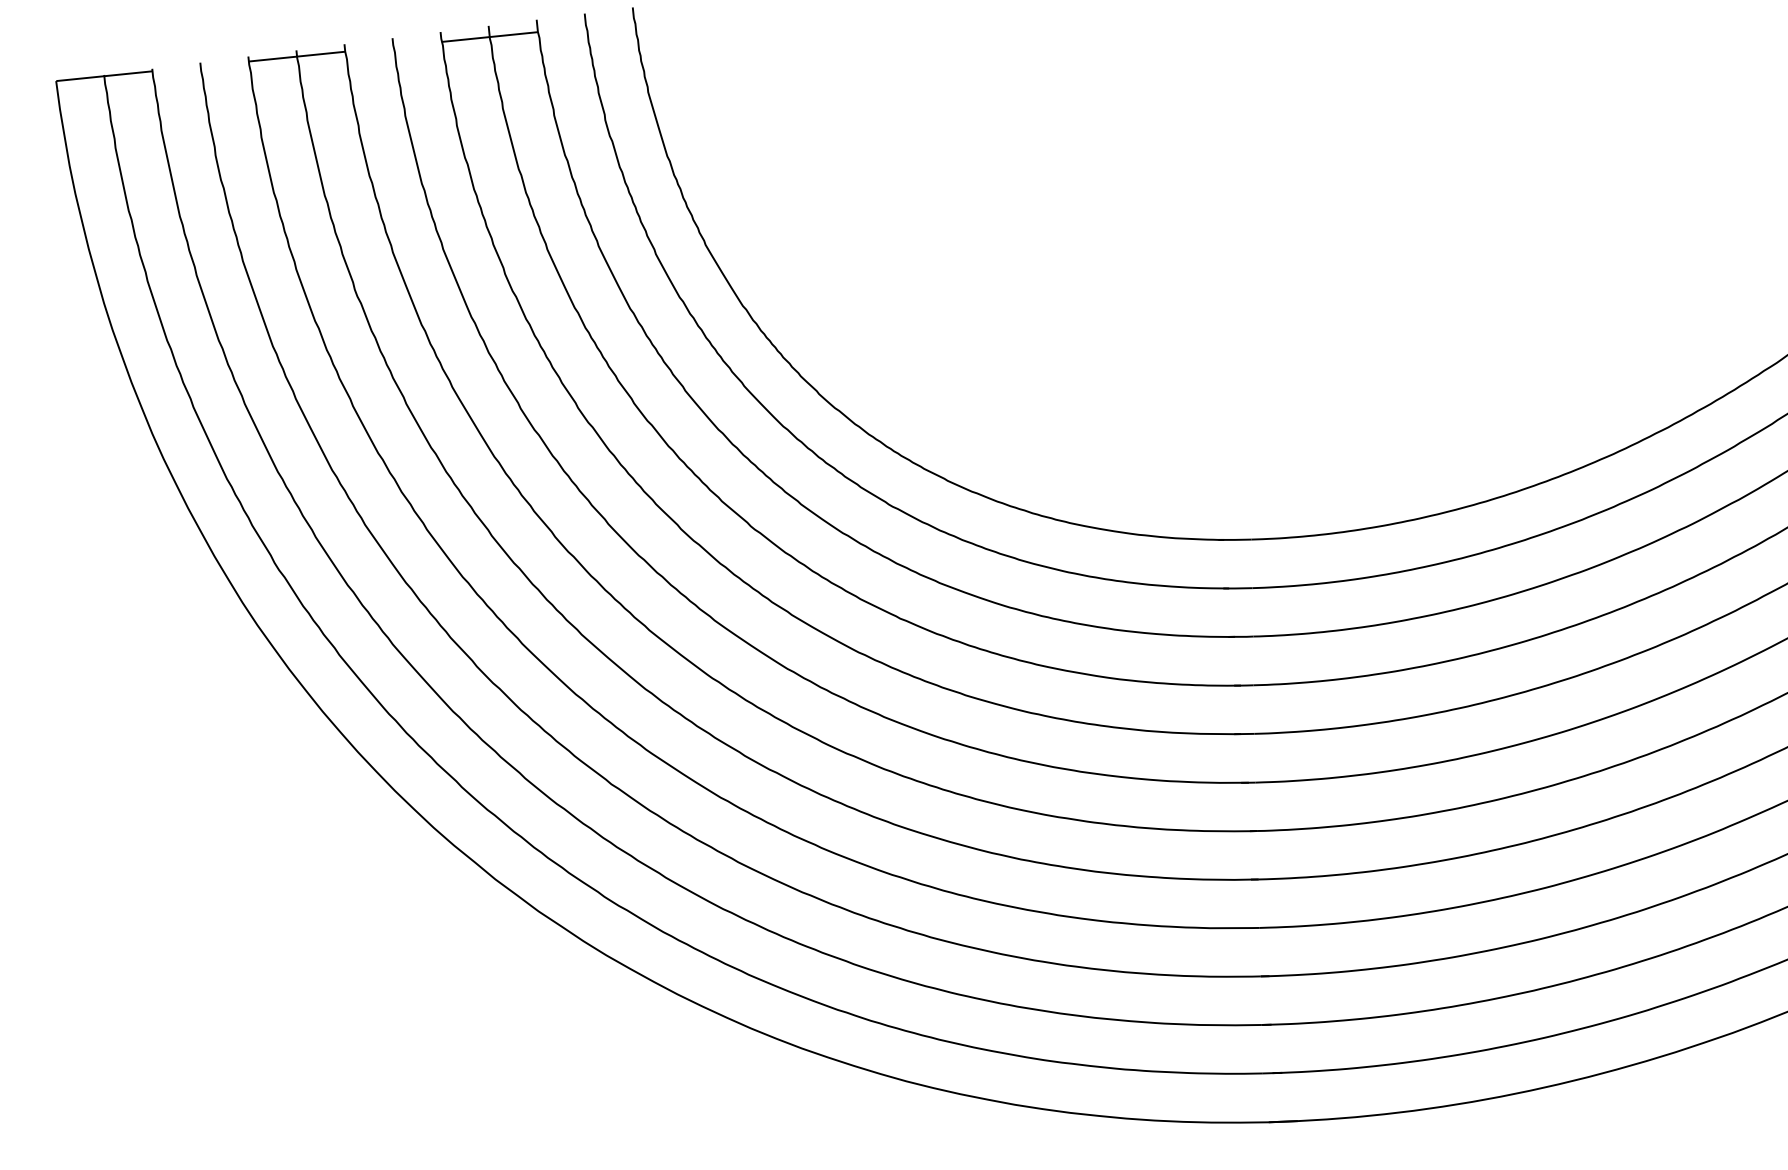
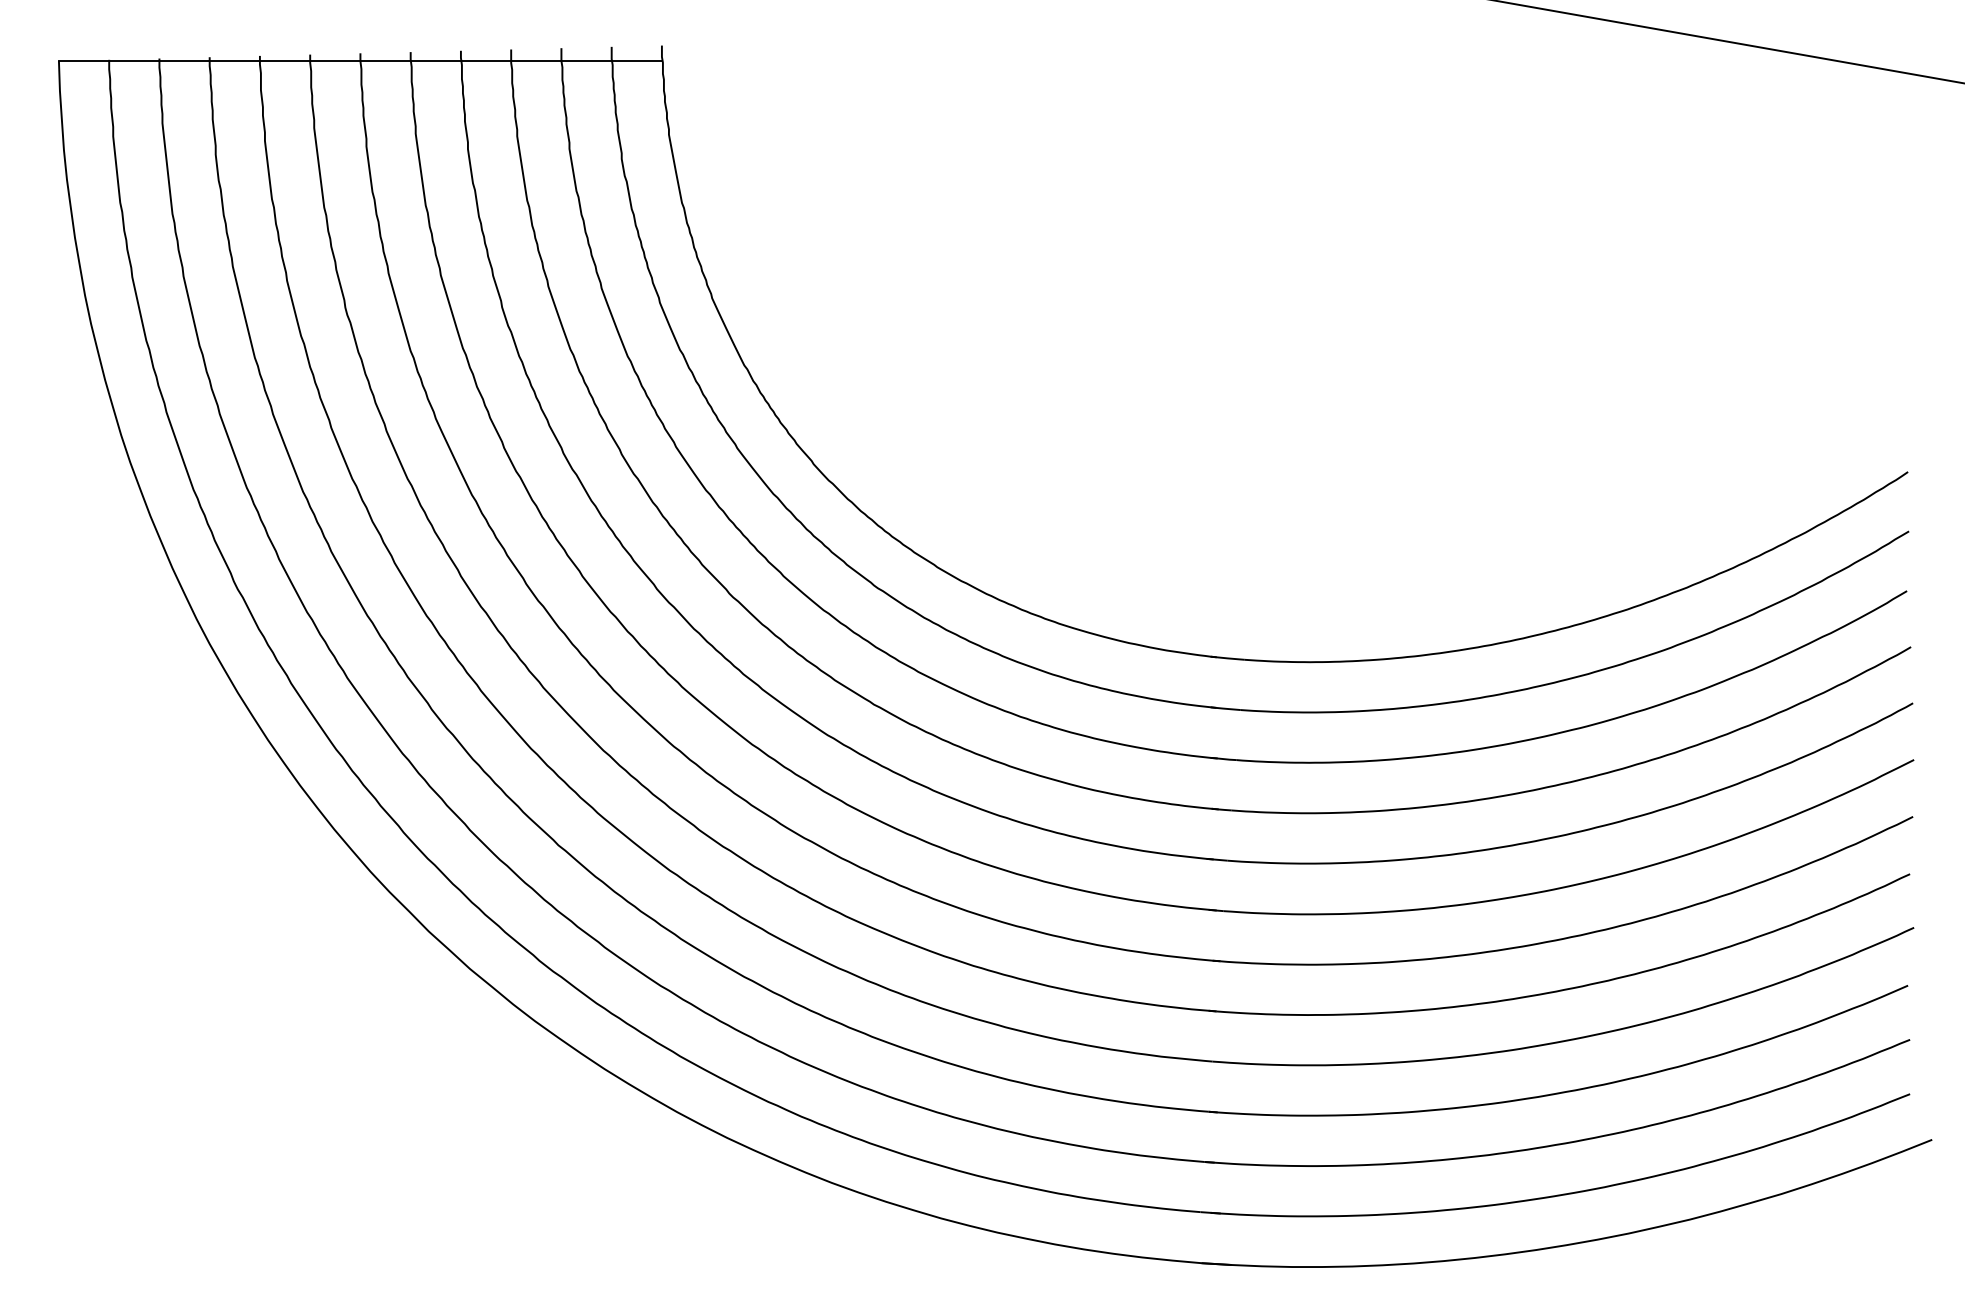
line: (345, 52) -> (360, 61), dashed -> solid

